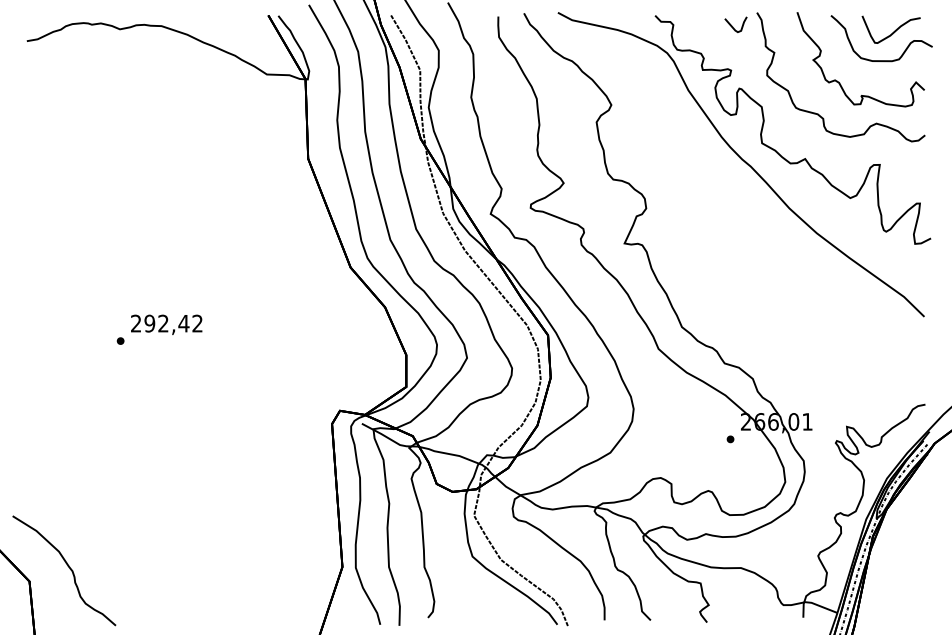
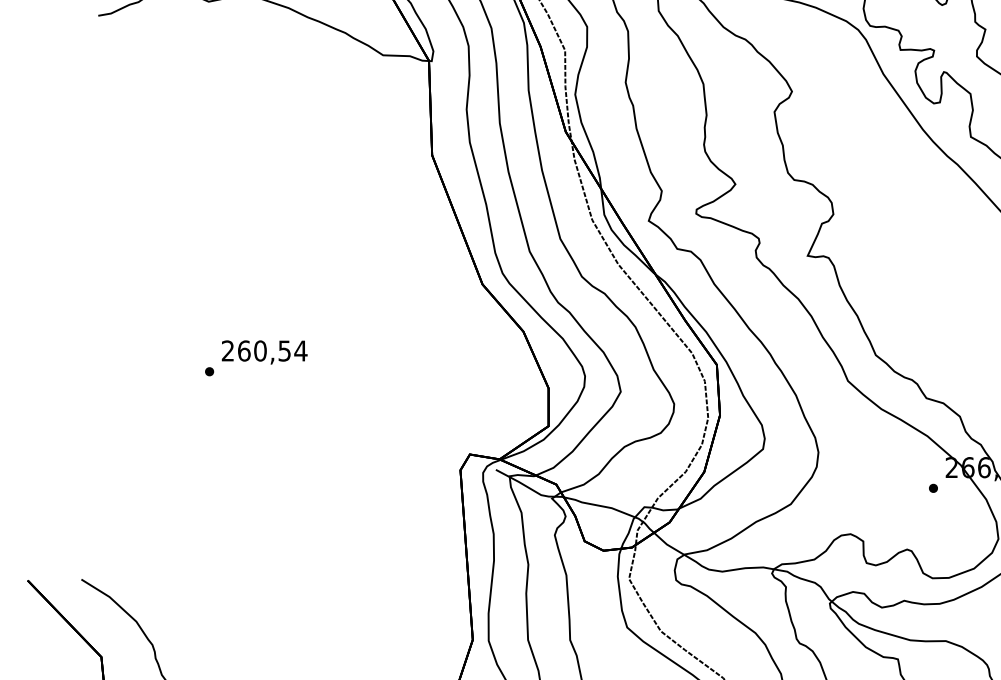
text: (173, 323) -> (272, 350), 292,42 -> 260,54

